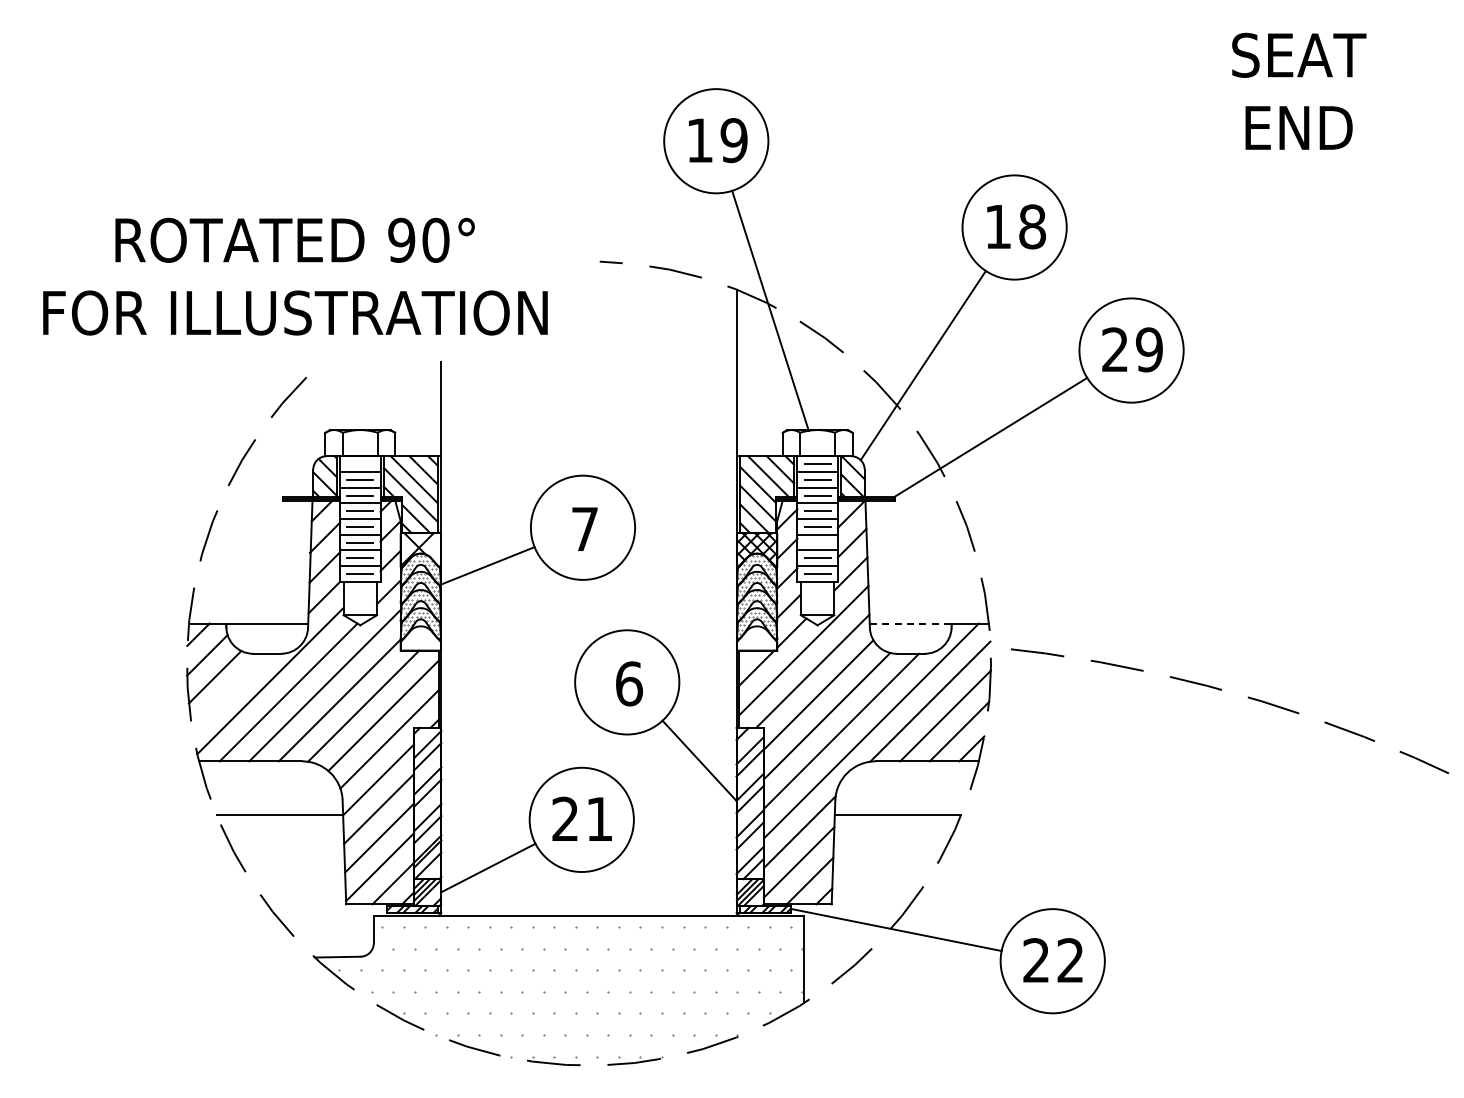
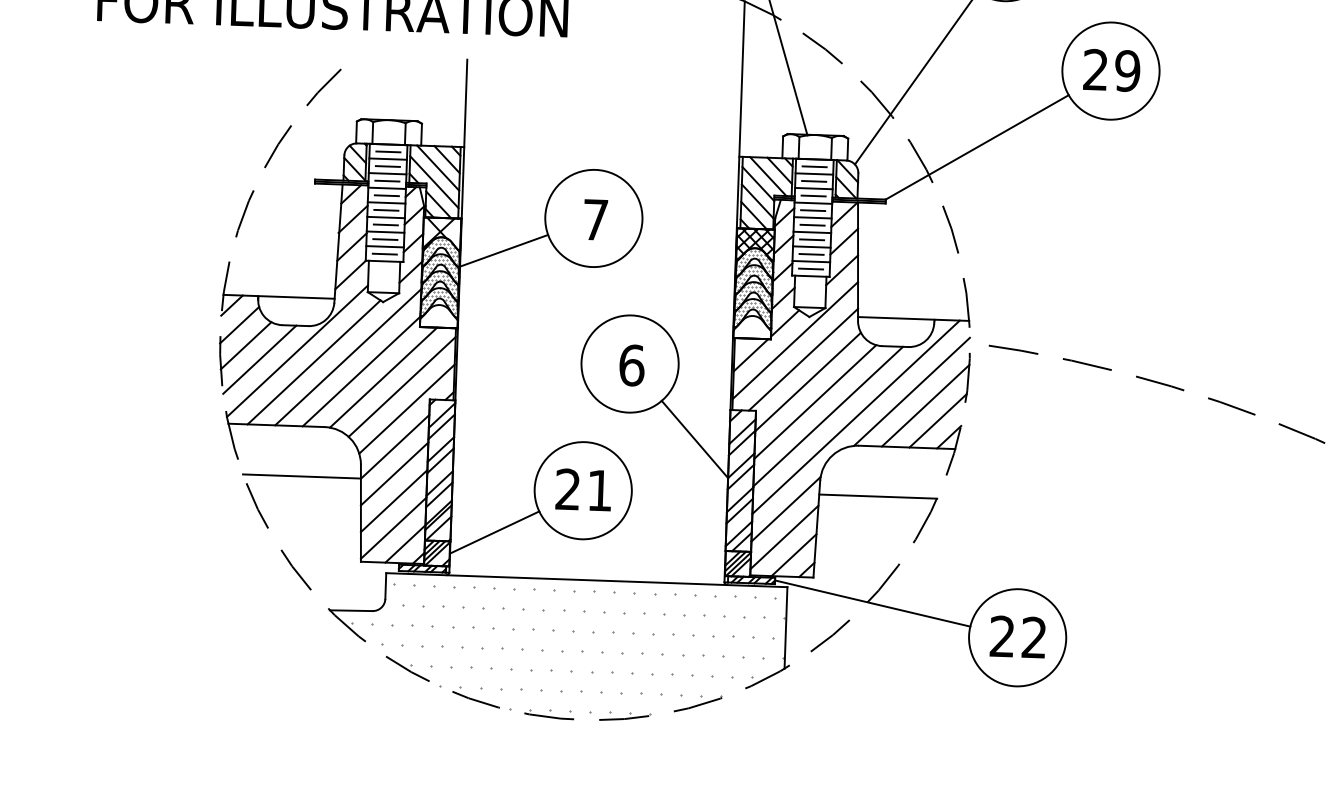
line: (360, 464) -> (388, 152), added
line: (817, 542) -> (811, 239), added
line: (910, 623) -> (896, 318), dashed -> solid
line: (230, 691) -> (259, 359), added

